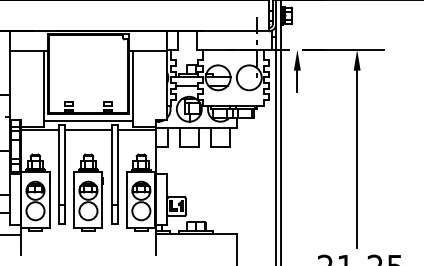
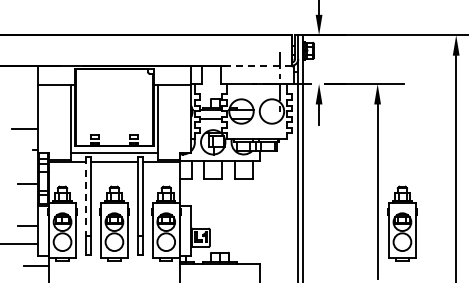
line: (235, 30) -> (258, 65), solid -> dashed
line: (58, 165) -> (85, 197), solid -> dashed
part: (382, 192) -> (402, 223), added

